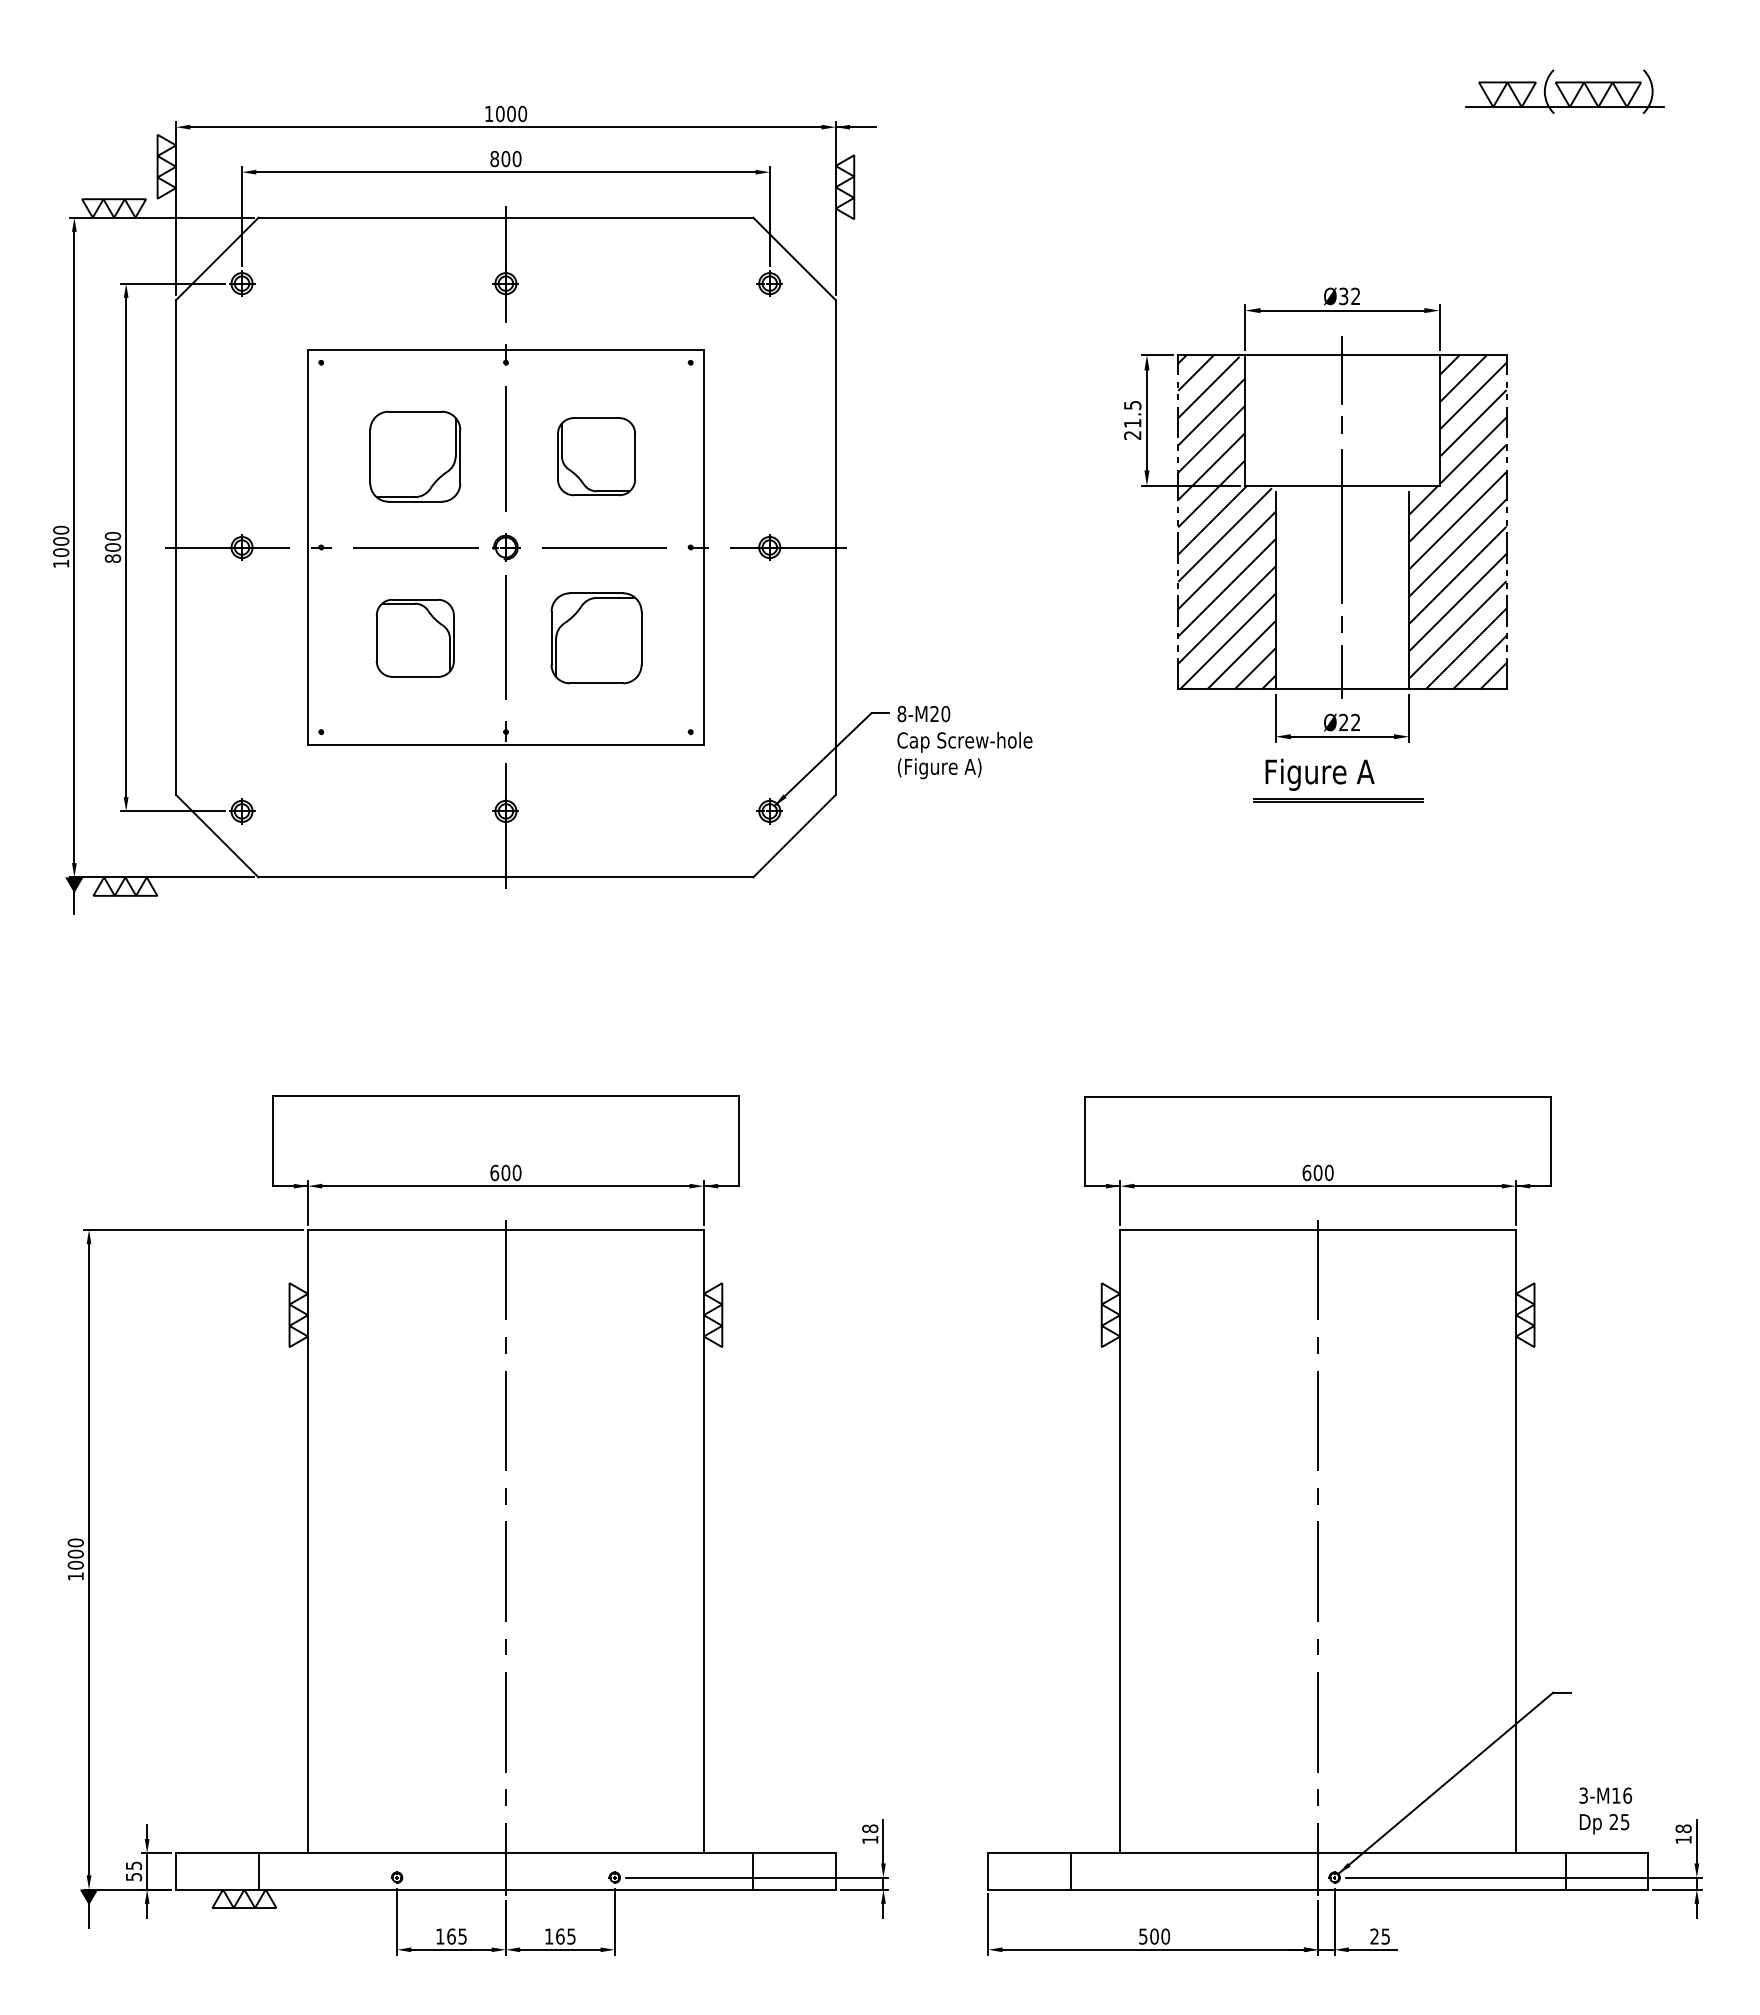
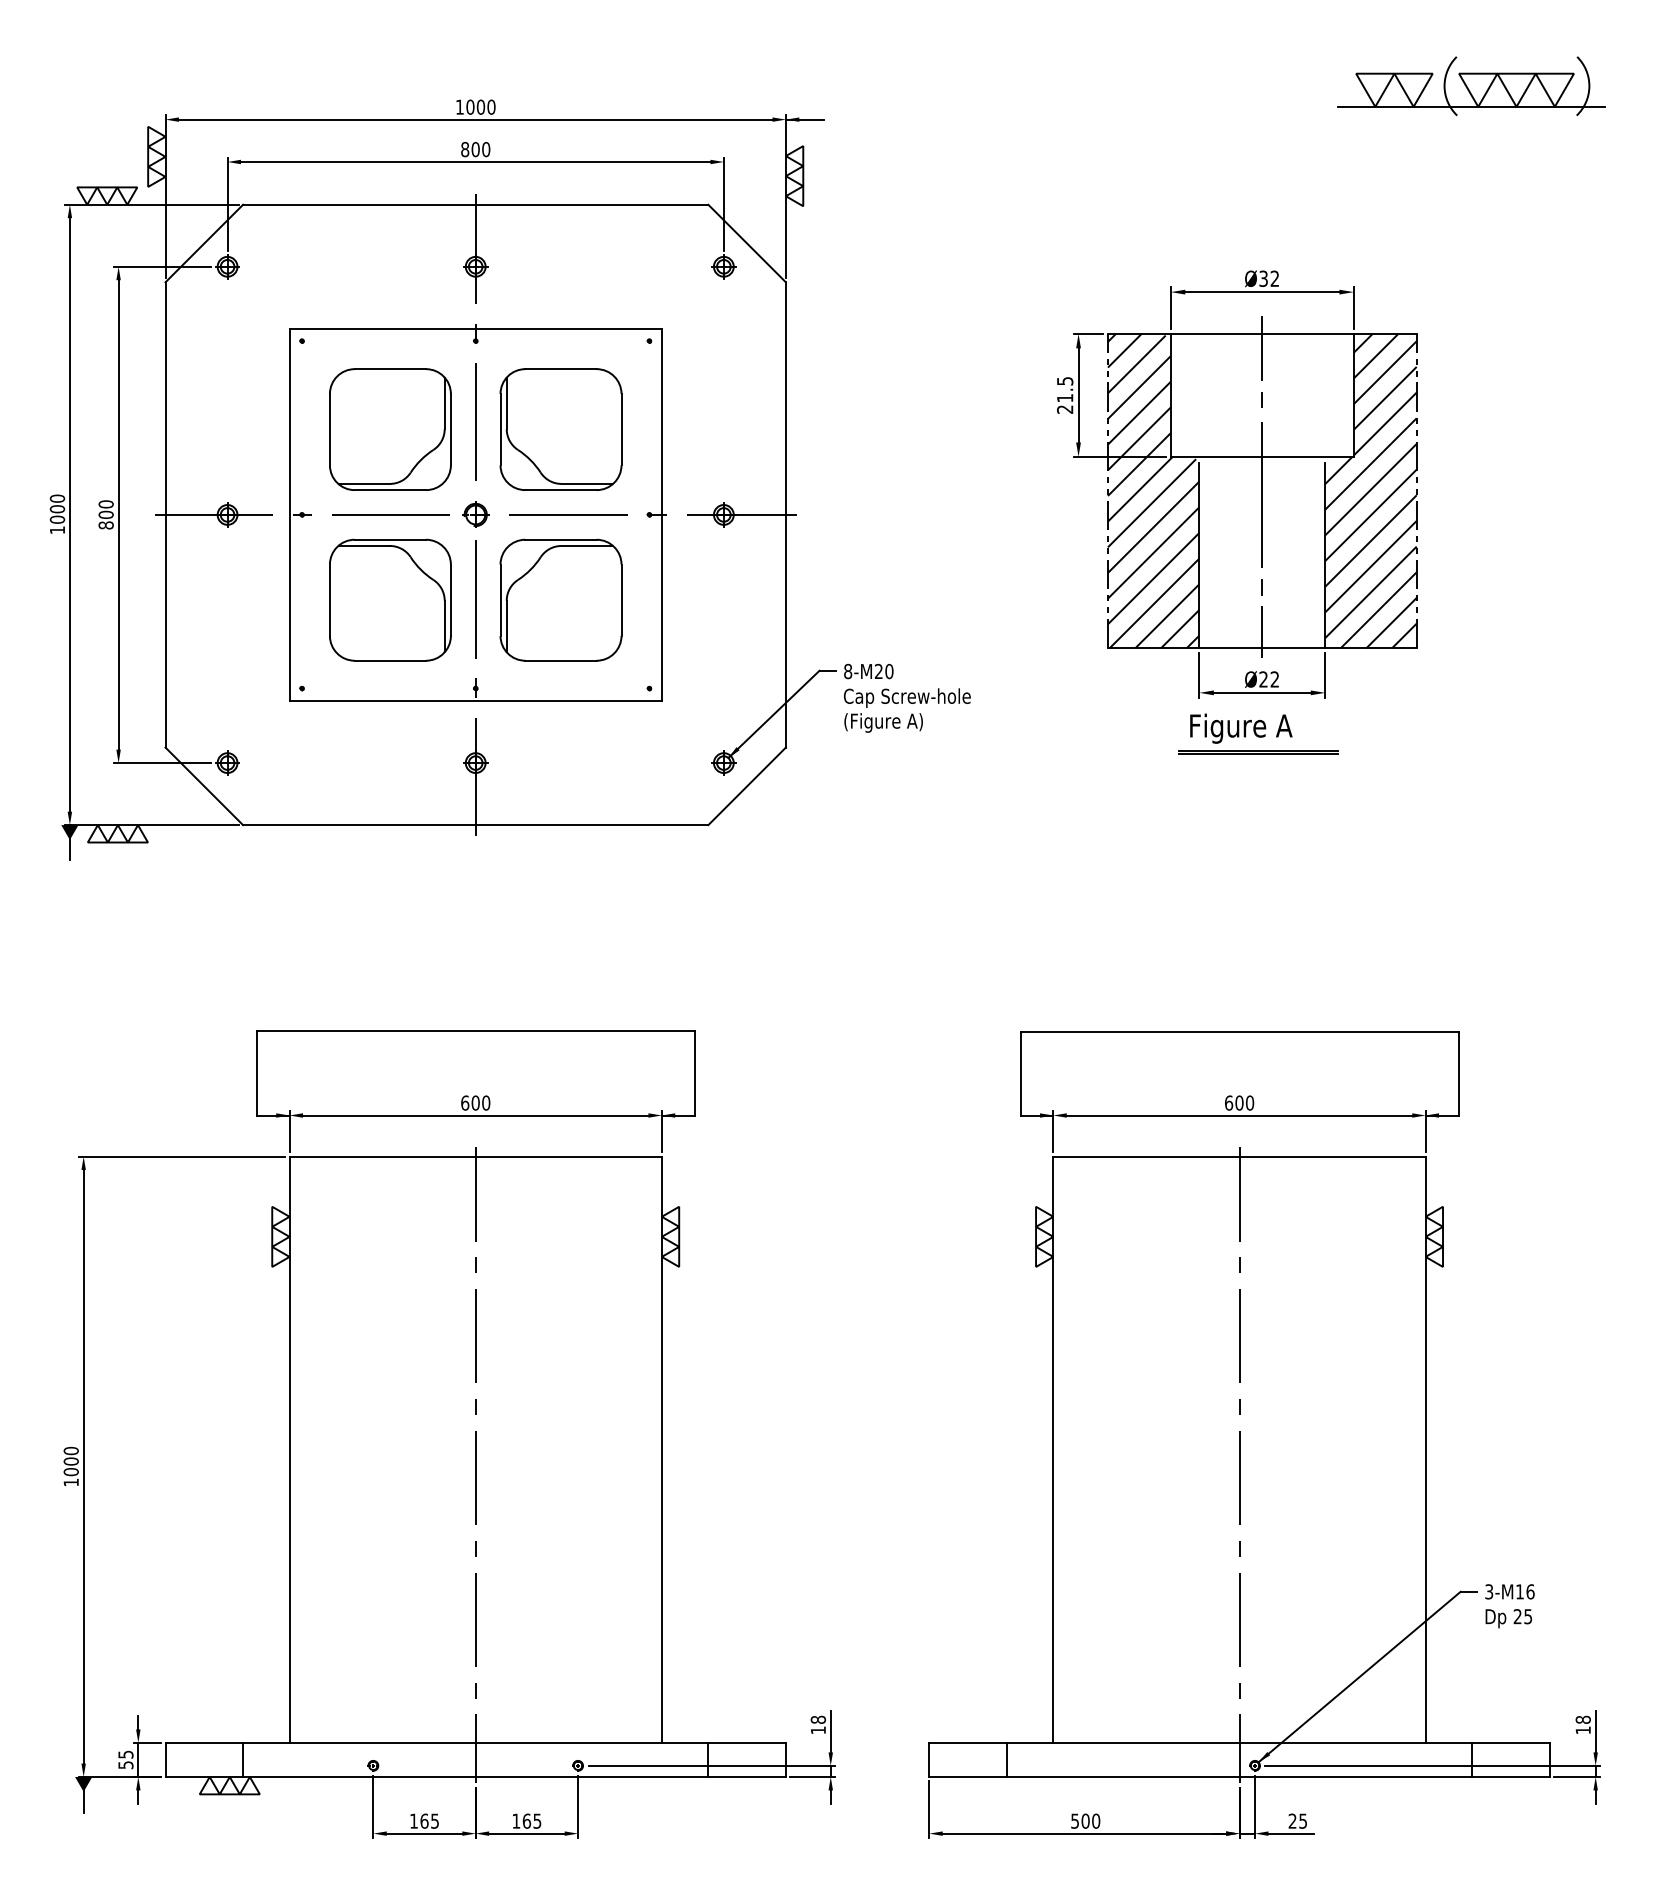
part: (1564, 91) -> (1471, 86), size x1.43
part: (415, 456) -> (390, 429), size x1.43
part: (596, 456) -> (560, 429), size x1.67
part: (415, 638) -> (390, 600), size x1.67
part: (596, 638) -> (560, 600), size x1.43
text: (1605, 1810) -> (1509, 1605), moved

